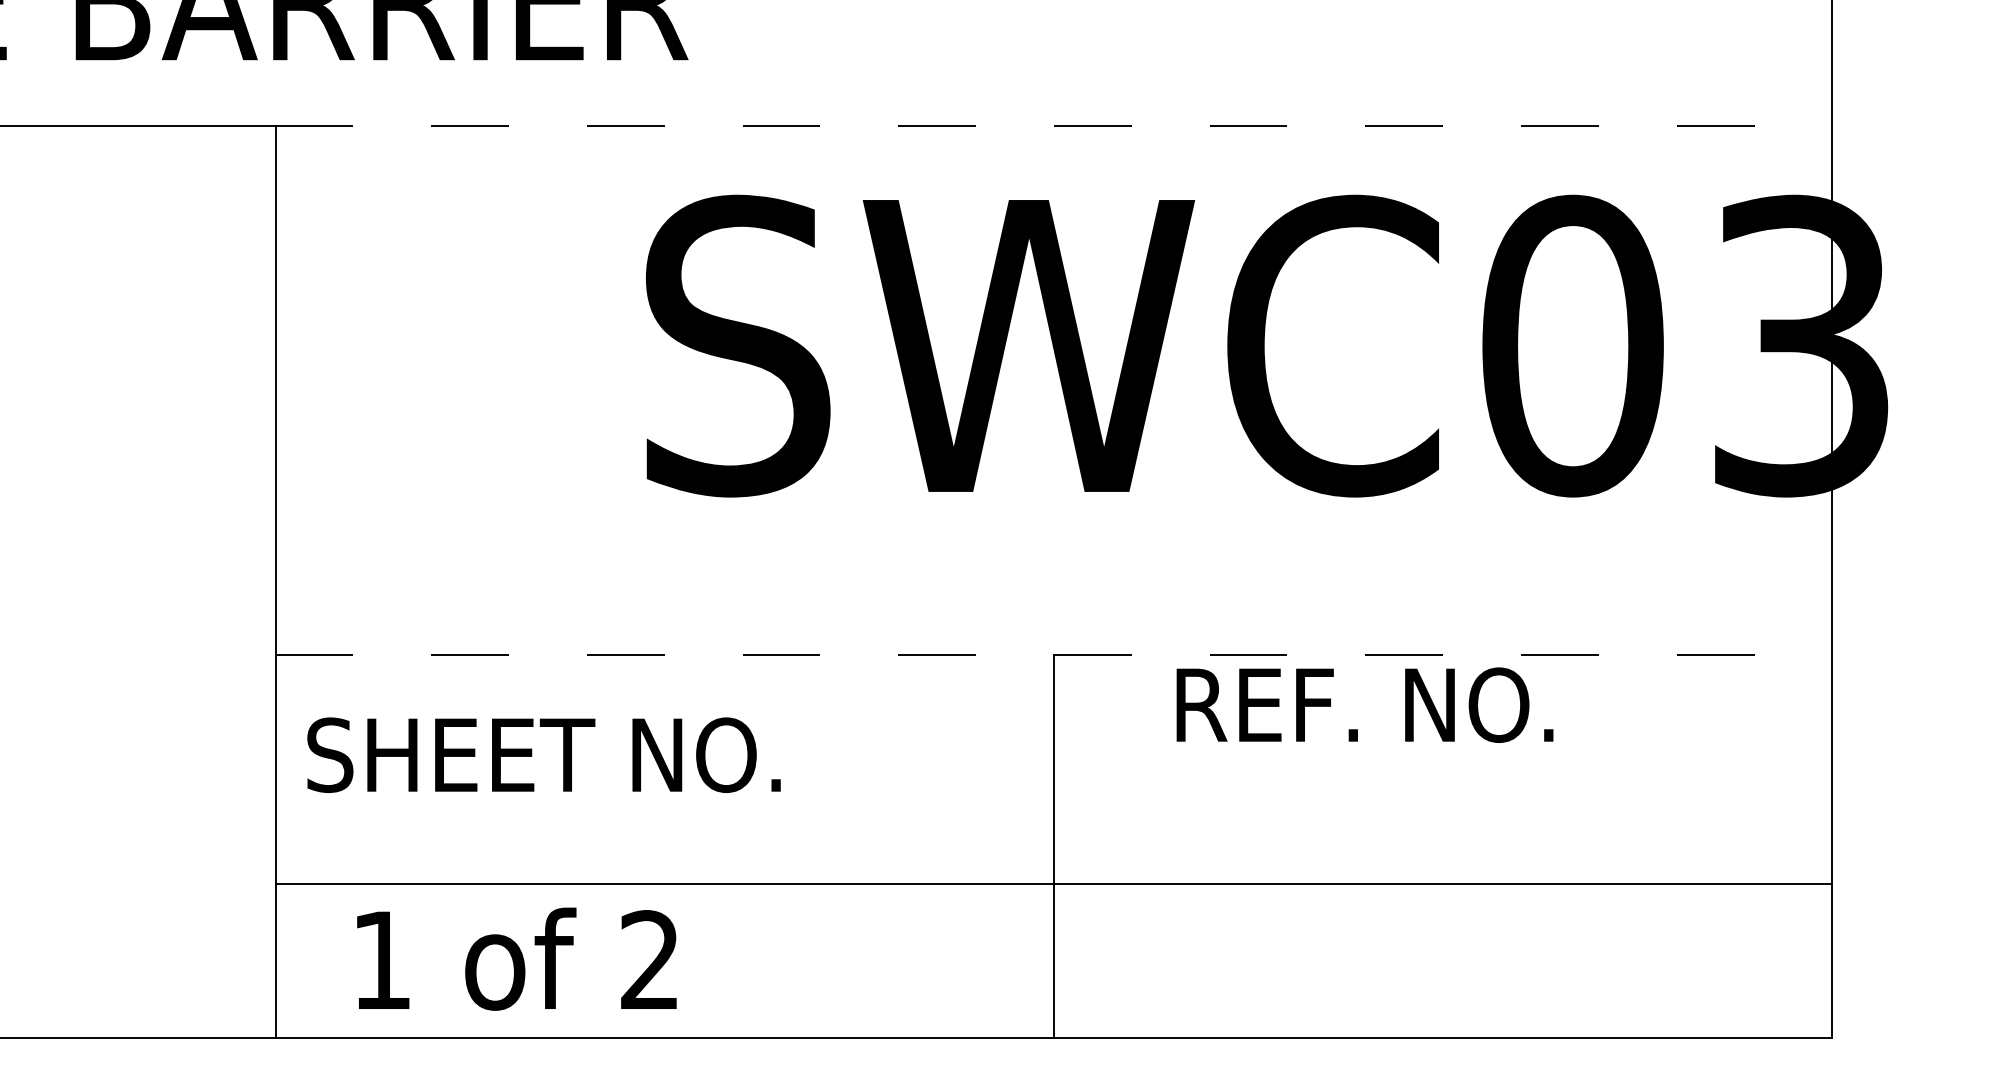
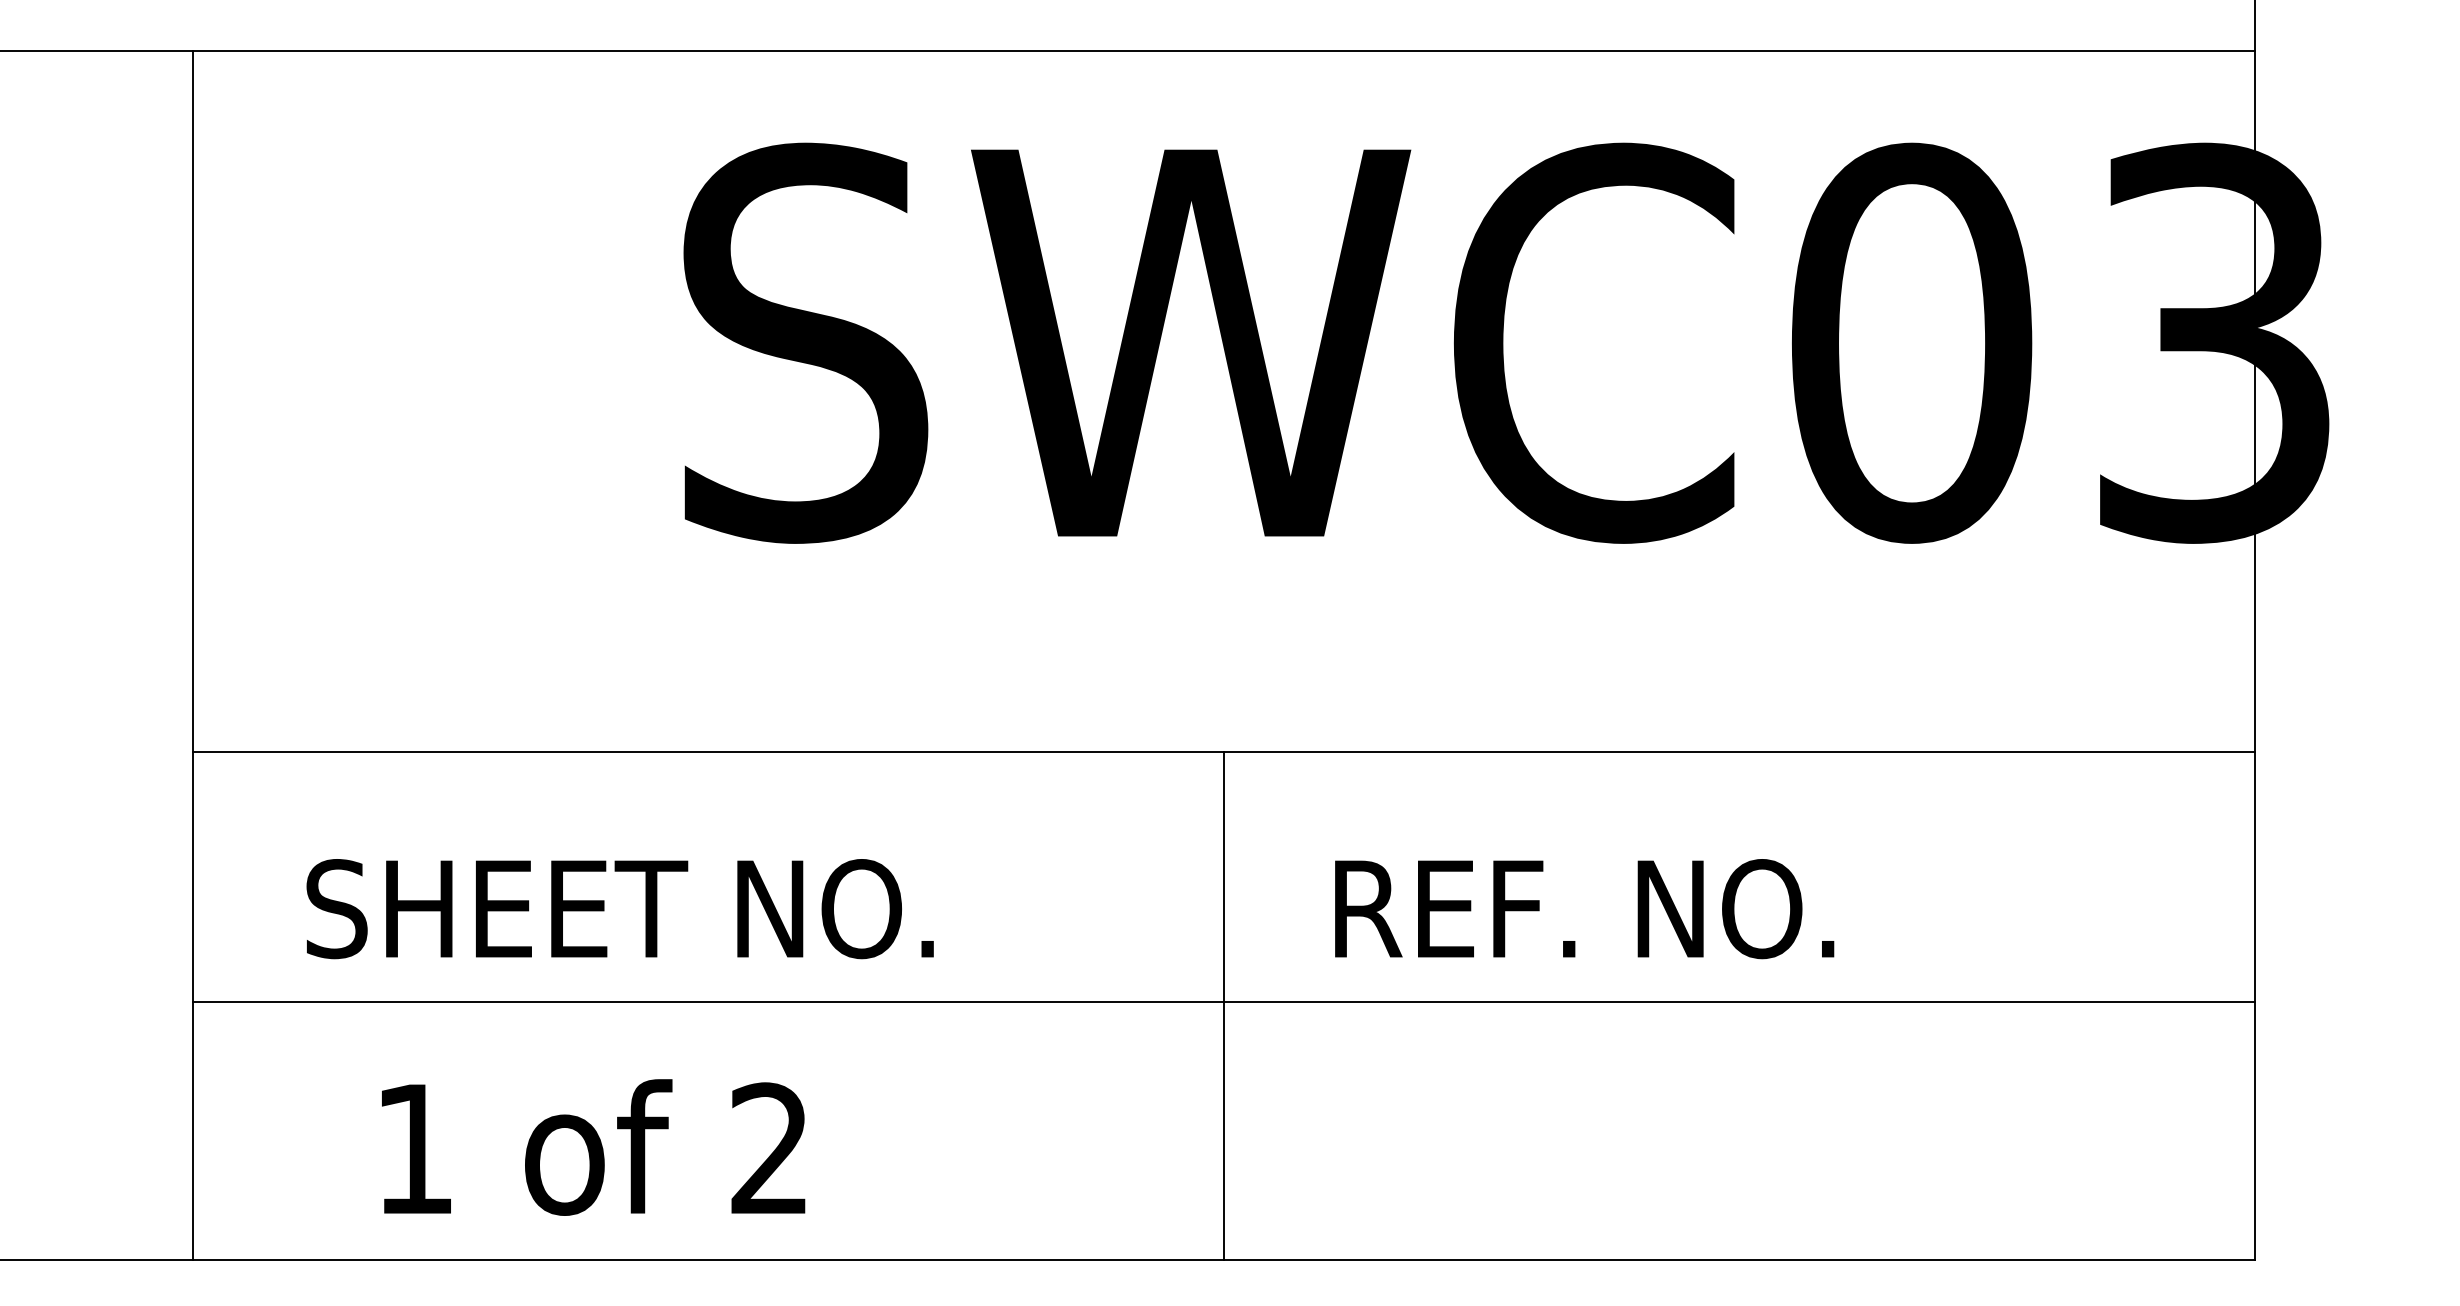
line: (1054, 125) -> (1224, 50), dashed -> solid
line: (1054, 655) -> (1224, 753), dashed -> solid
text: (1364, 704) -> (1583, 908), moved
text: (543, 754) -> (619, 908), moved
line: (1053, 883) -> (1223, 1002), moved
text: (516, 958) -> (592, 1146), moved

